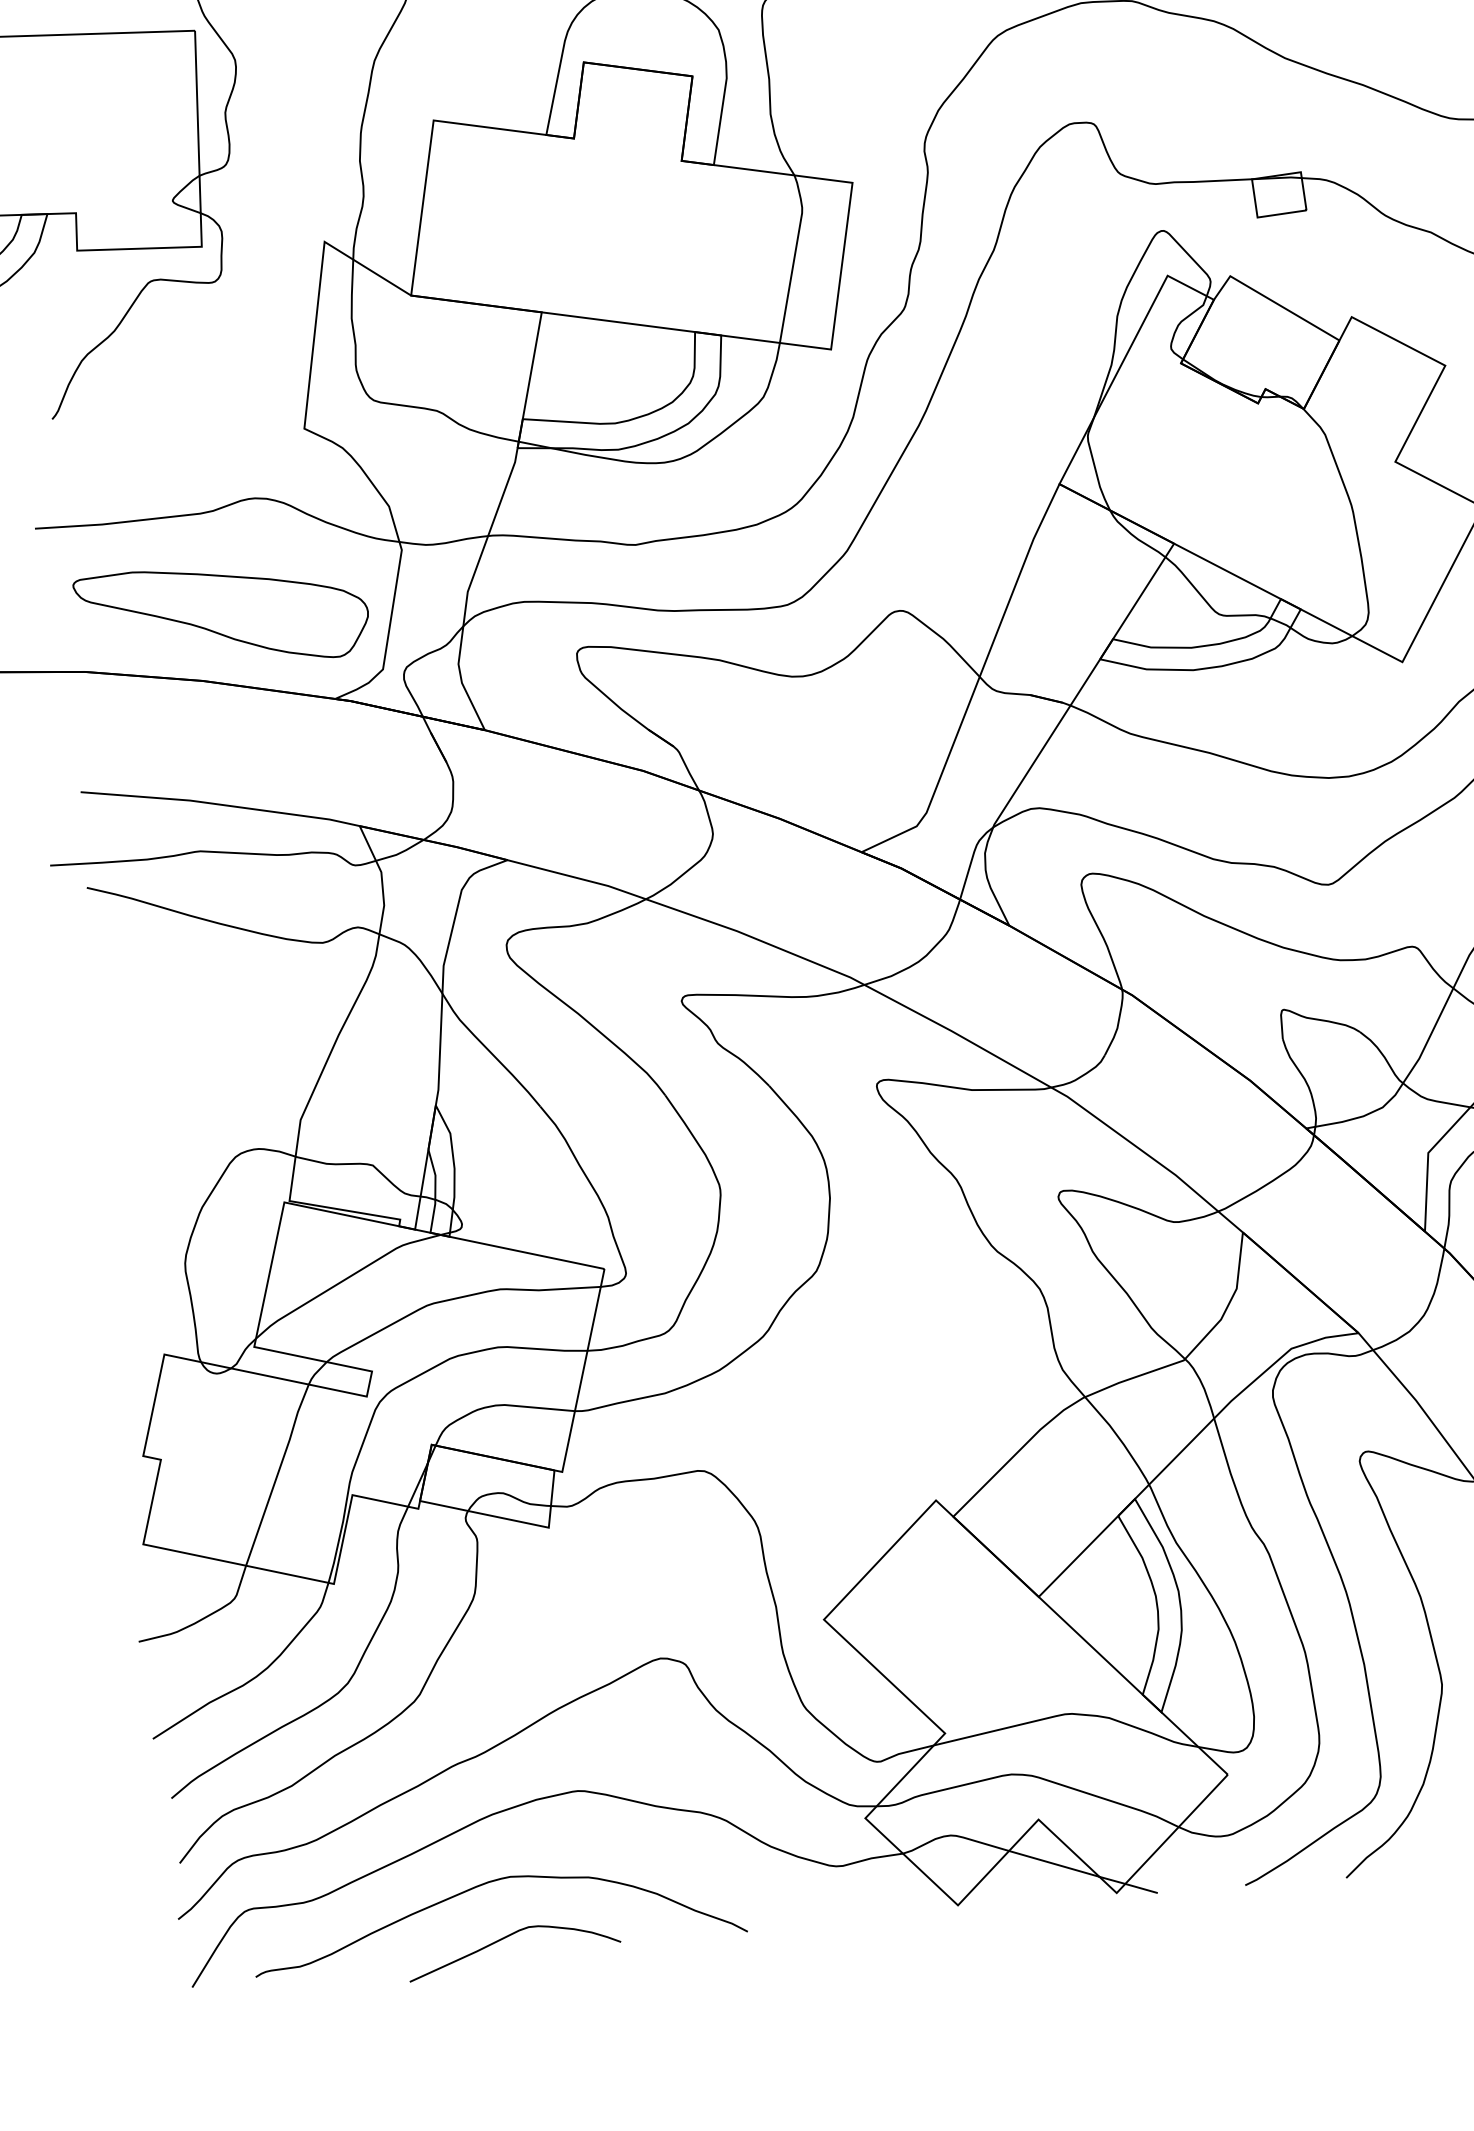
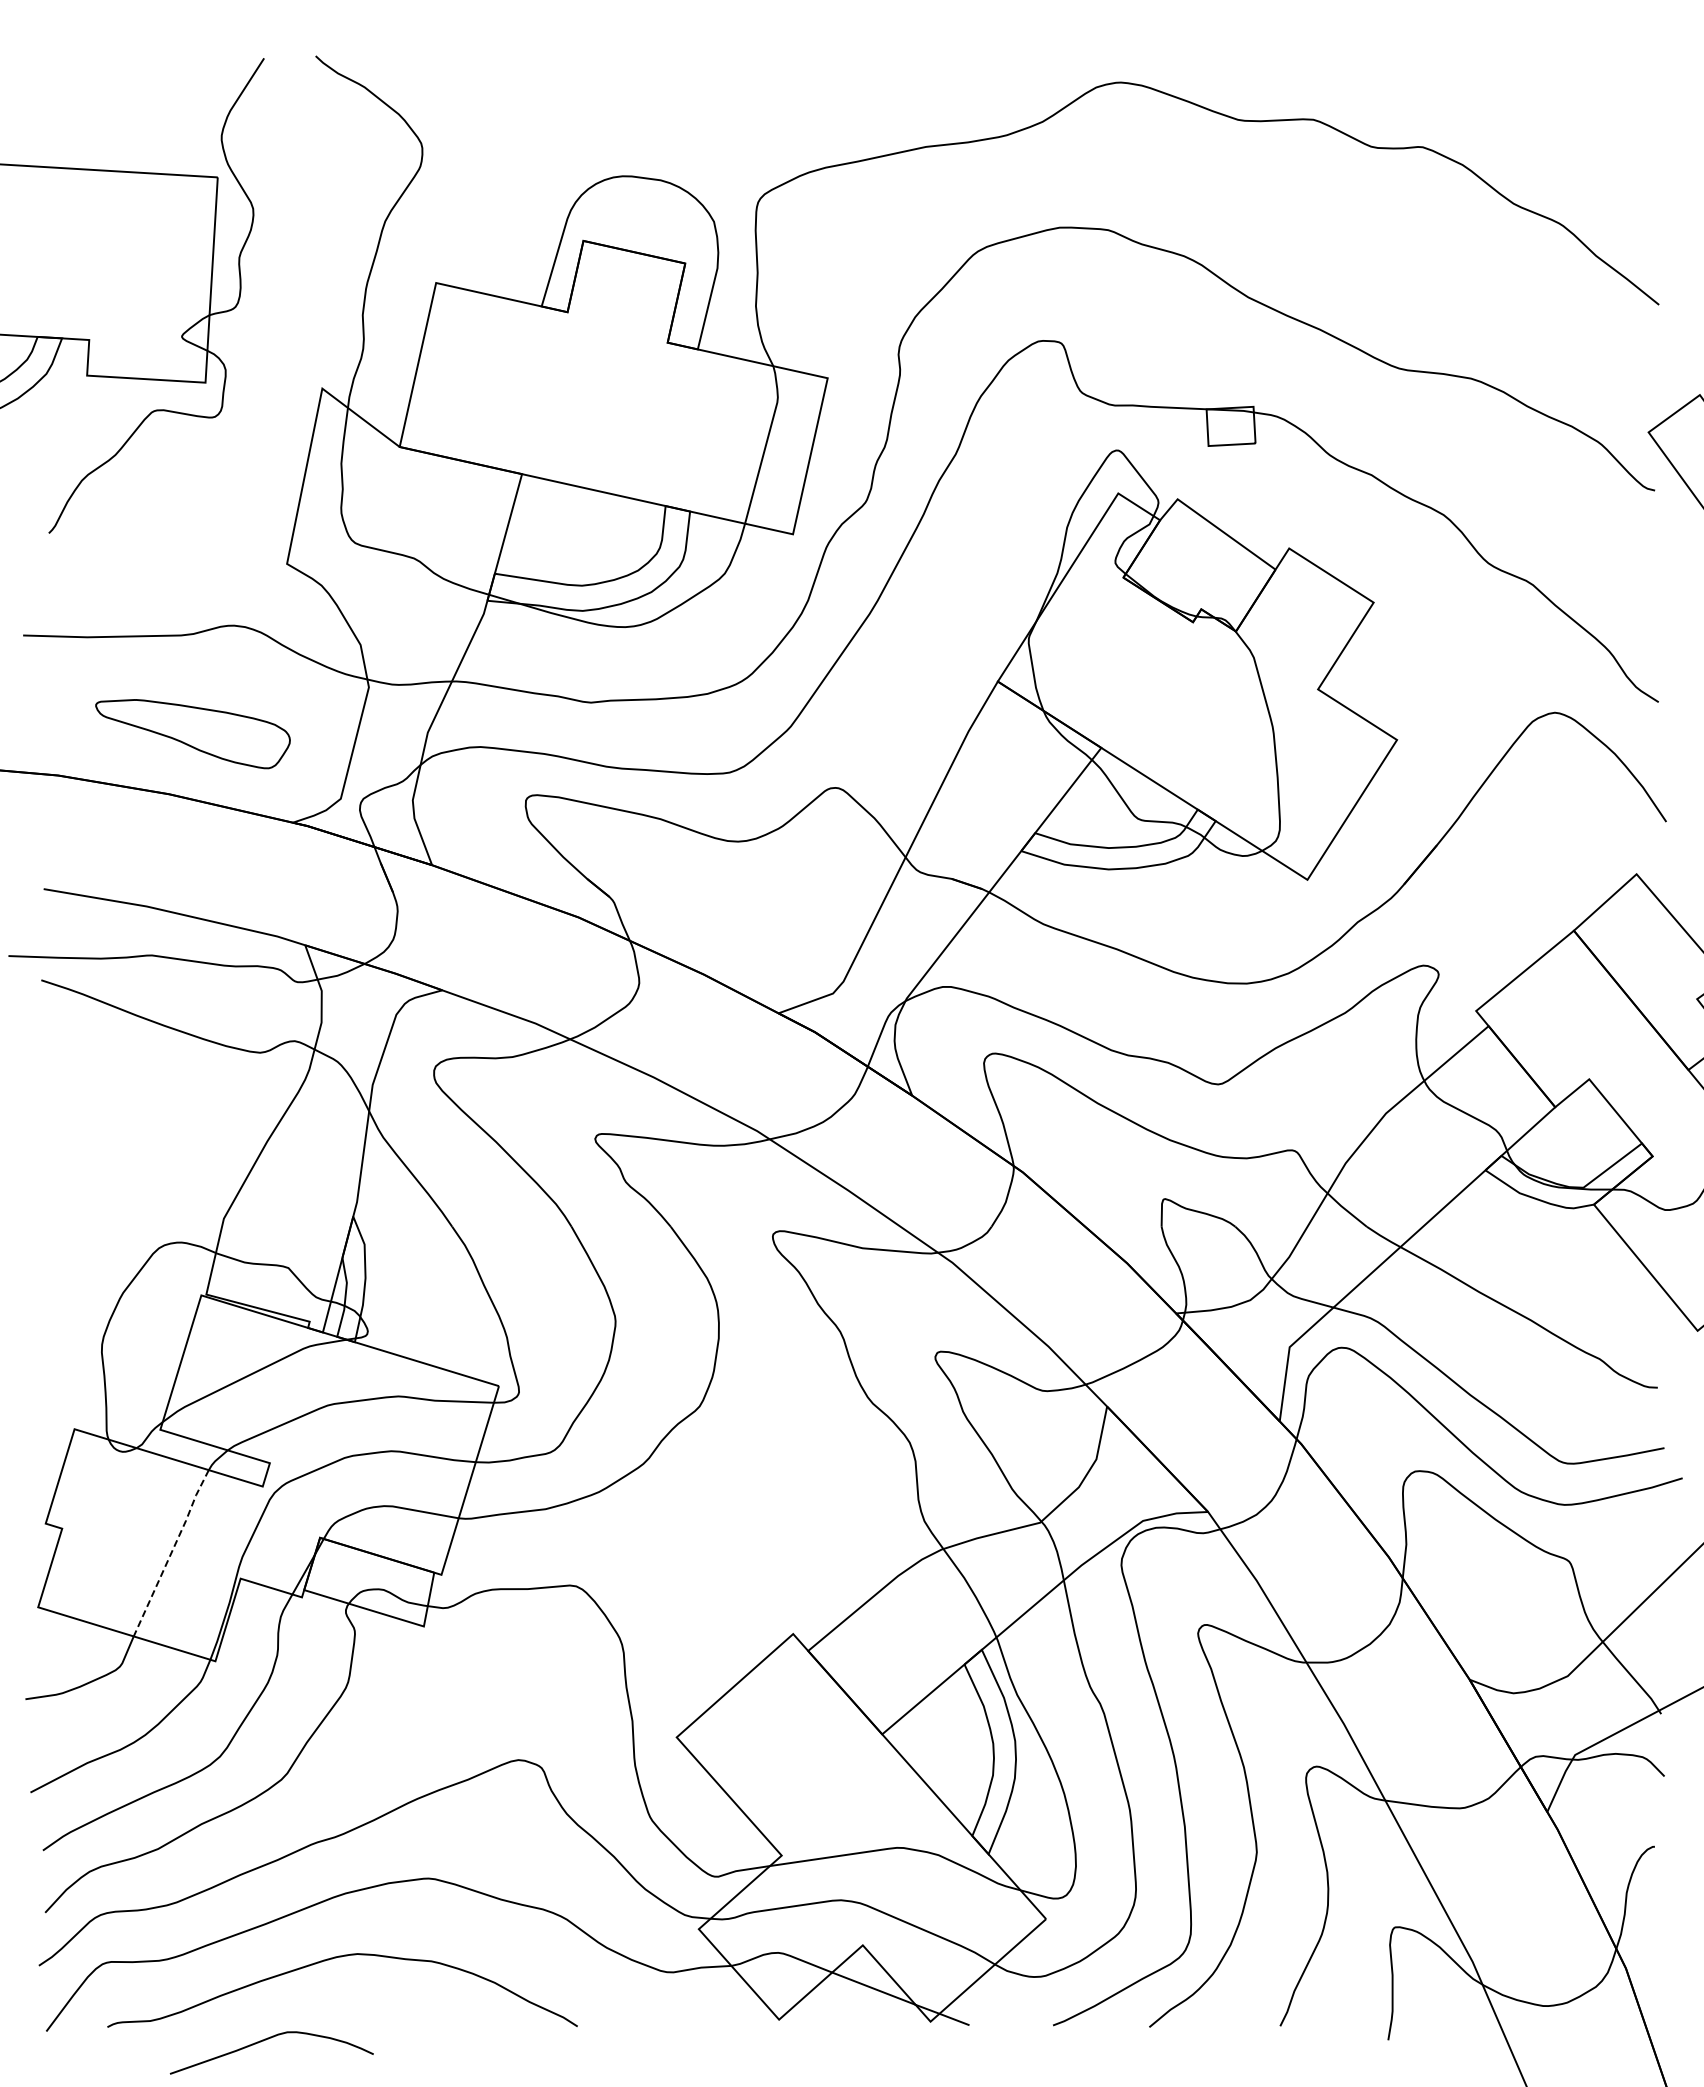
part: (221, 615) -> (192, 733), size x0.7
line: (277, 1474) -> (171, 1552), solid -> dashed
curve: (507, 1937) -> (266, 2040), moved

